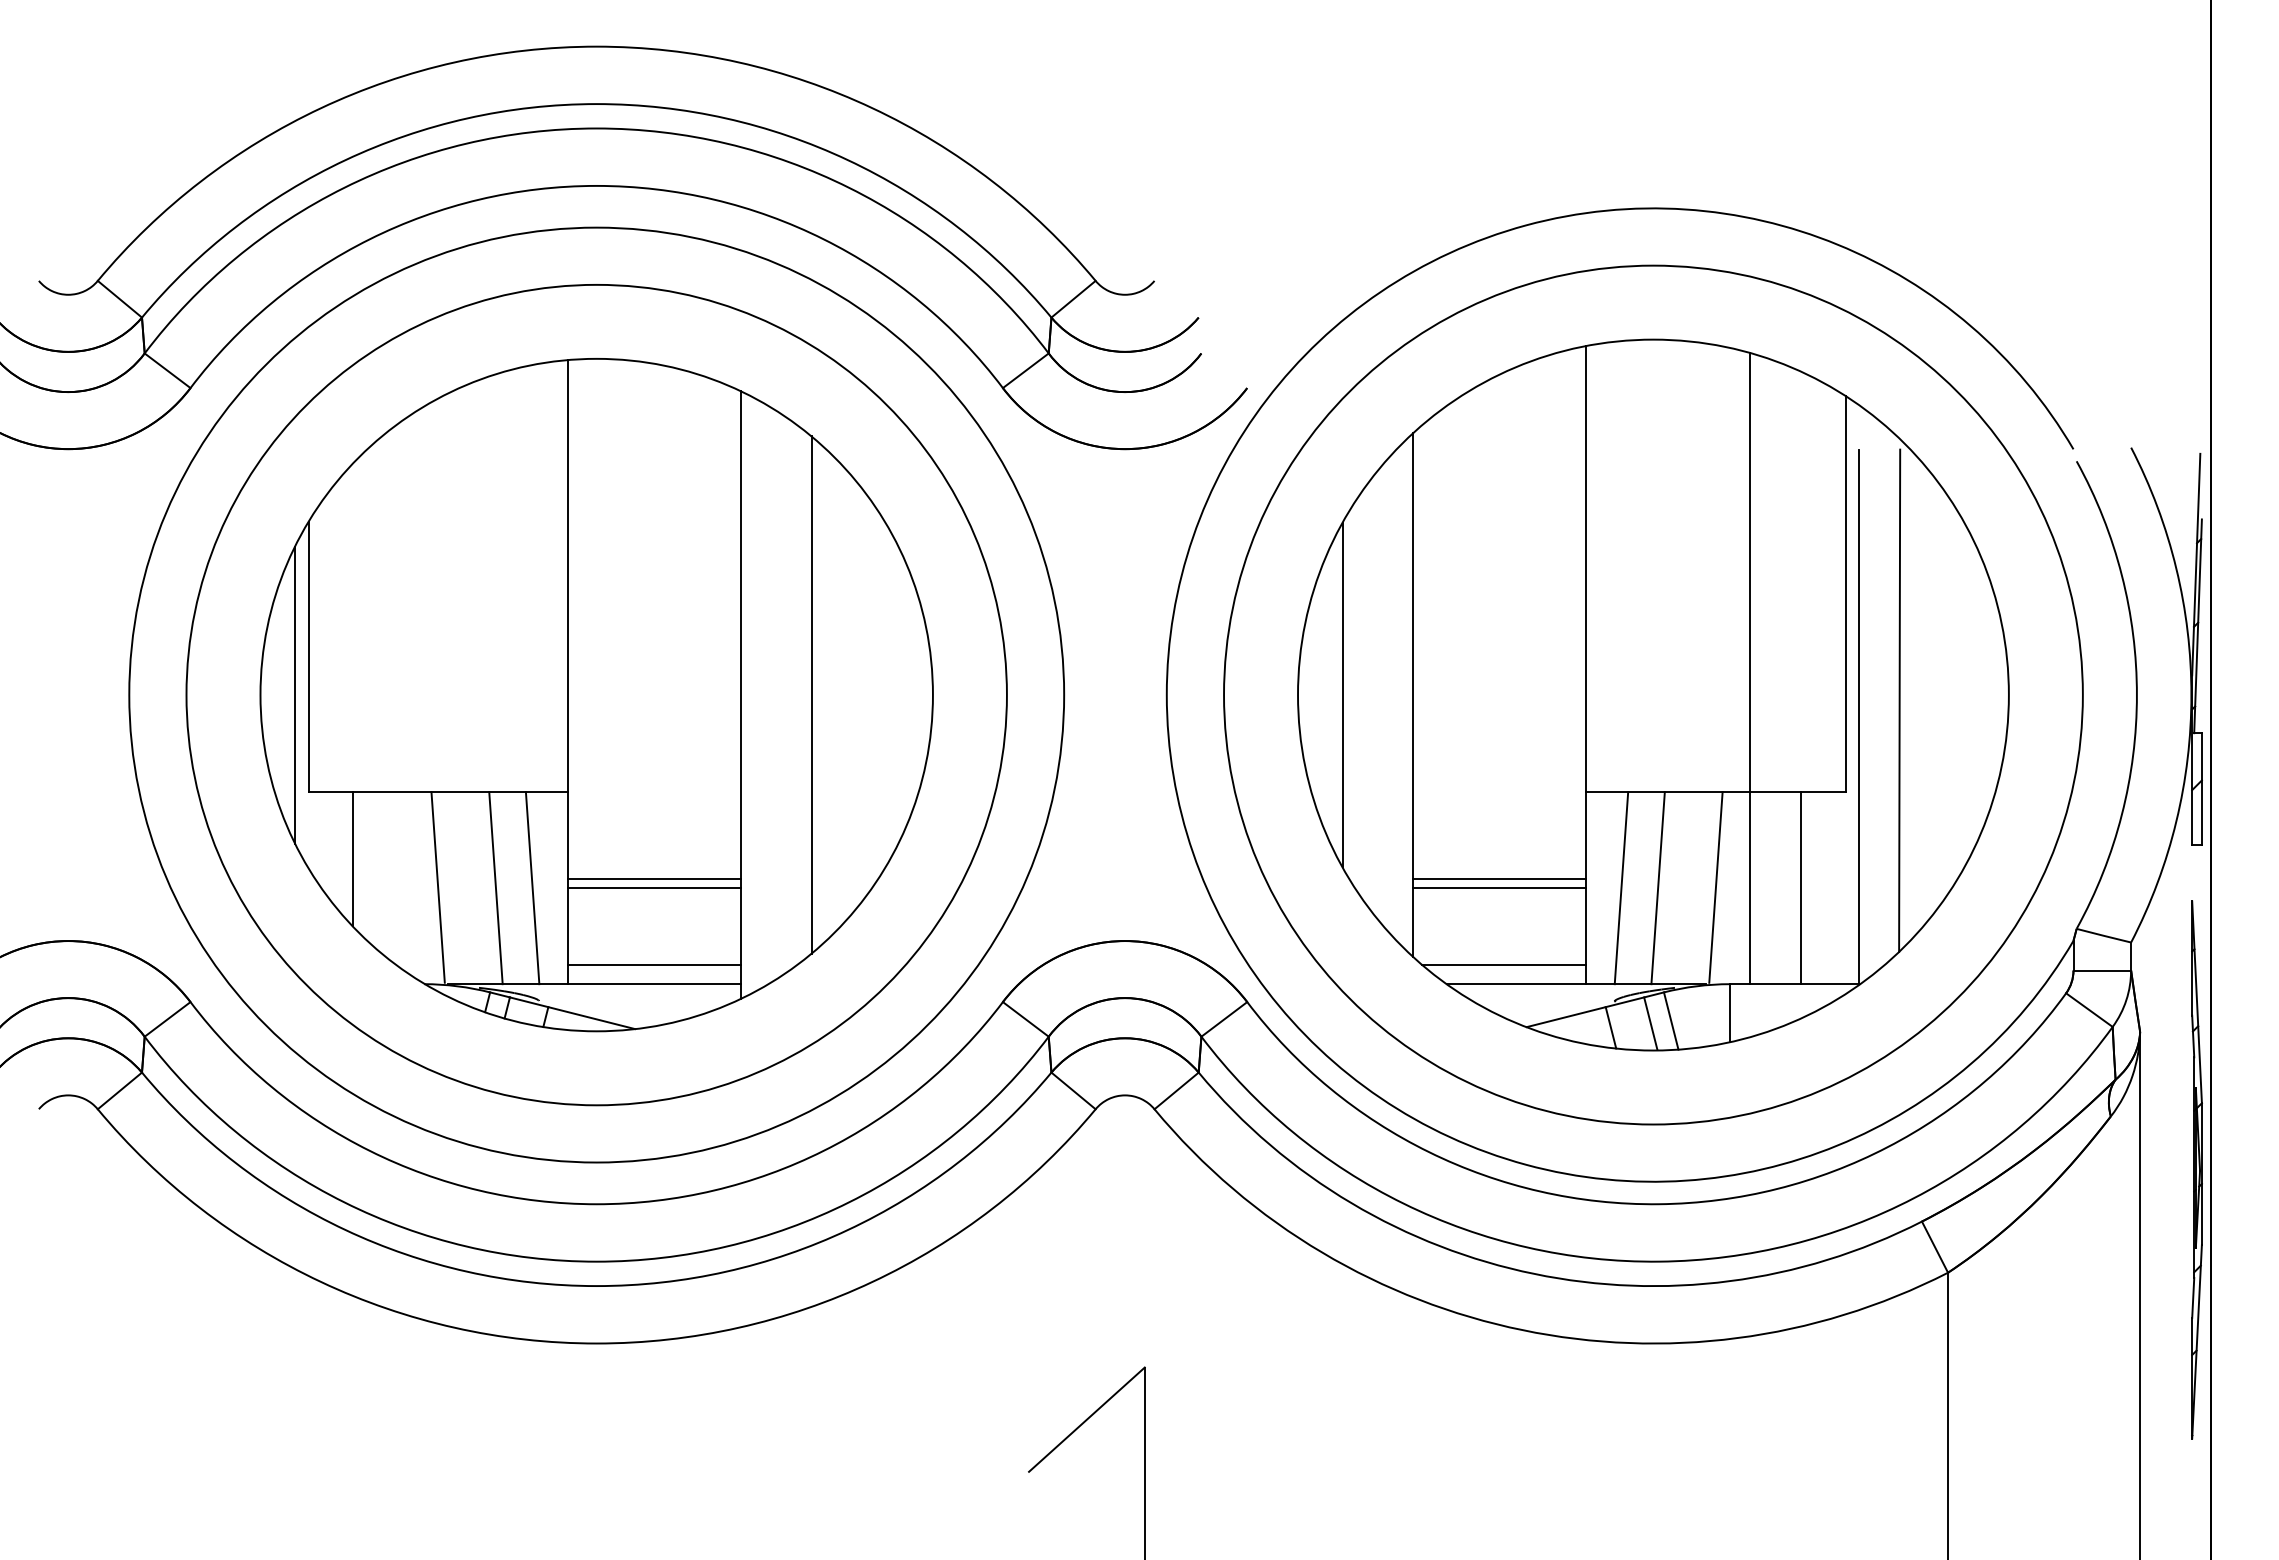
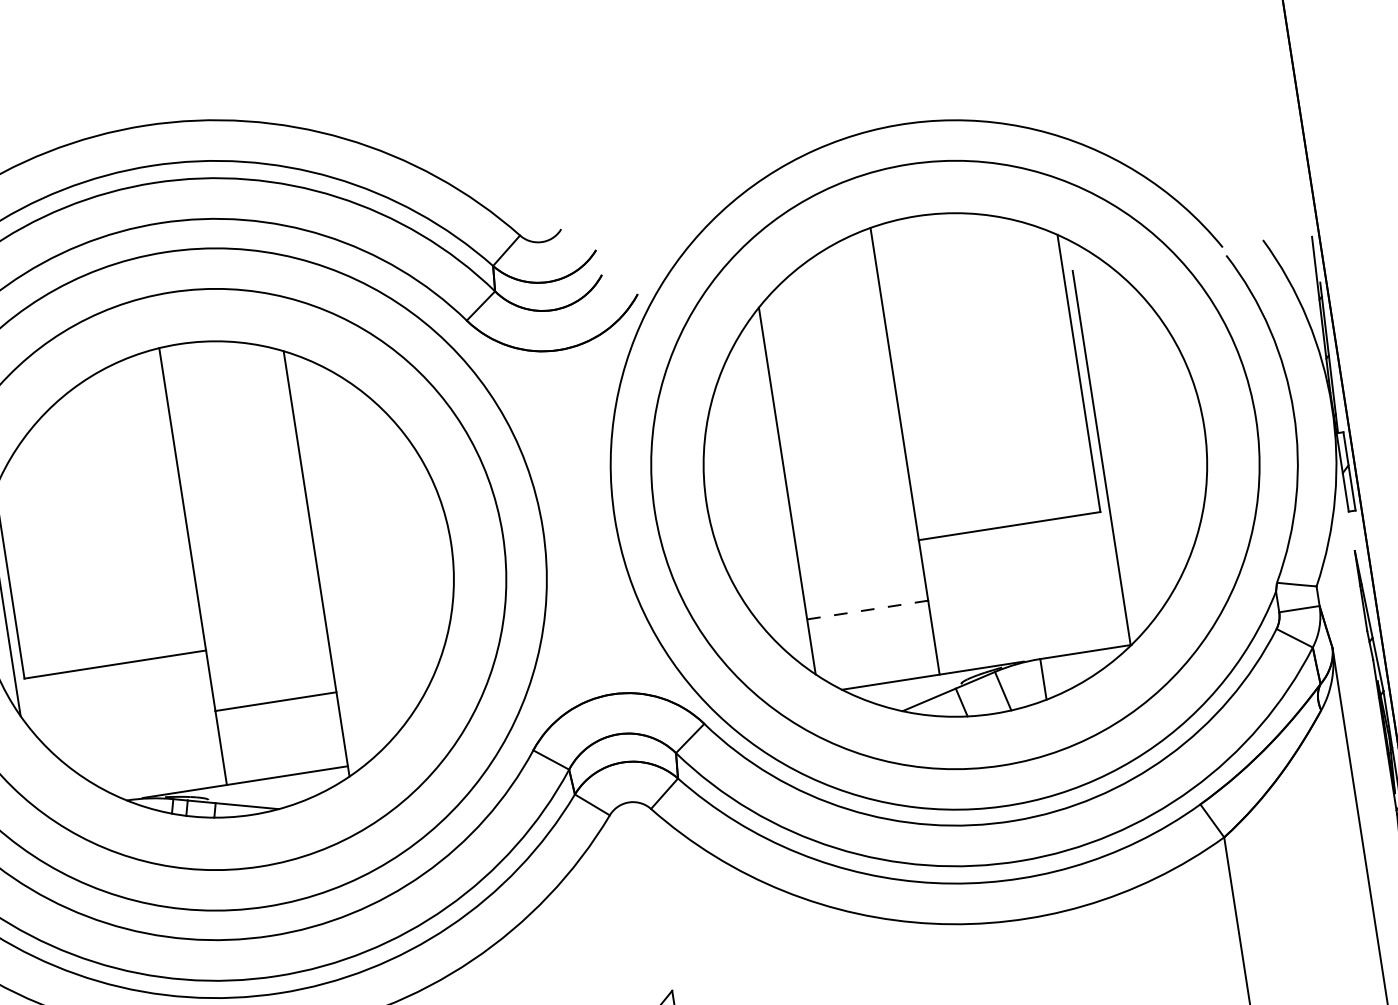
line: (1749, 668) -> (1019, 435), removed
line: (811, 694) -> (366, 555), removed
line: (1342, 694) -> (737, 498), removed
line: (1899, 700) -> (1128, 442), removed
line: (352, 859) -> (62, 721), removed
line: (1499, 878) -> (867, 610), solid -> dashed
line: (437, 887) -> (125, 731), removed
line: (1715, 887) -> (1019, 592), removed
line: (495, 888) -> (165, 725), removed
line: (532, 888) -> (191, 721), removed
line: (653, 888) -> (276, 708), removed
line: (1499, 888) -> (868, 617), removed
line: (1621, 888) -> (954, 603), removed
line: (1657, 888) -> (979, 599), removed
line: (1801, 888) -> (1080, 584), removed
line: (653, 964) -> (284, 761), removed
line: (1504, 964) -> (880, 669), removed
line: (1650, 1023) -> (988, 695), removed

